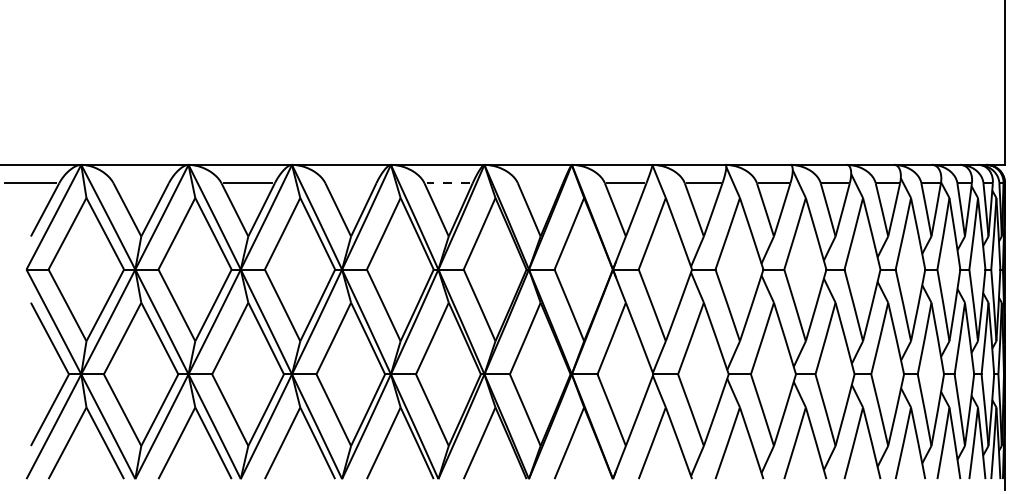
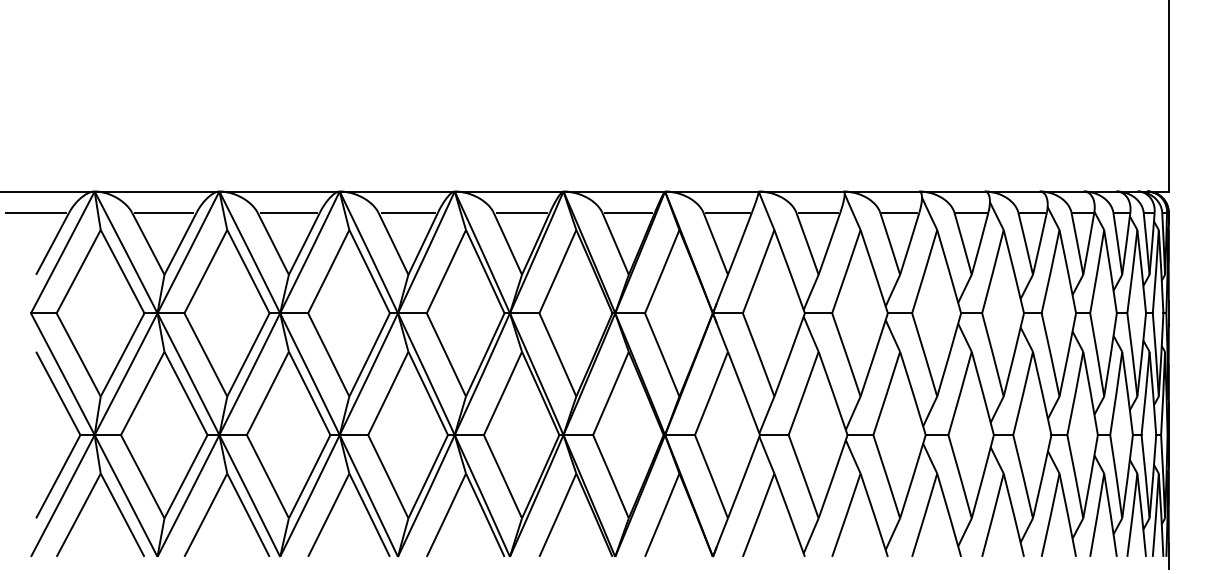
line: (141, 182) -> (164, 212), added
line: (351, 182) -> (408, 212), added
line: (448, 182) -> (521, 212), dashed -> solid
line: (540, 182) -> (628, 212), added

